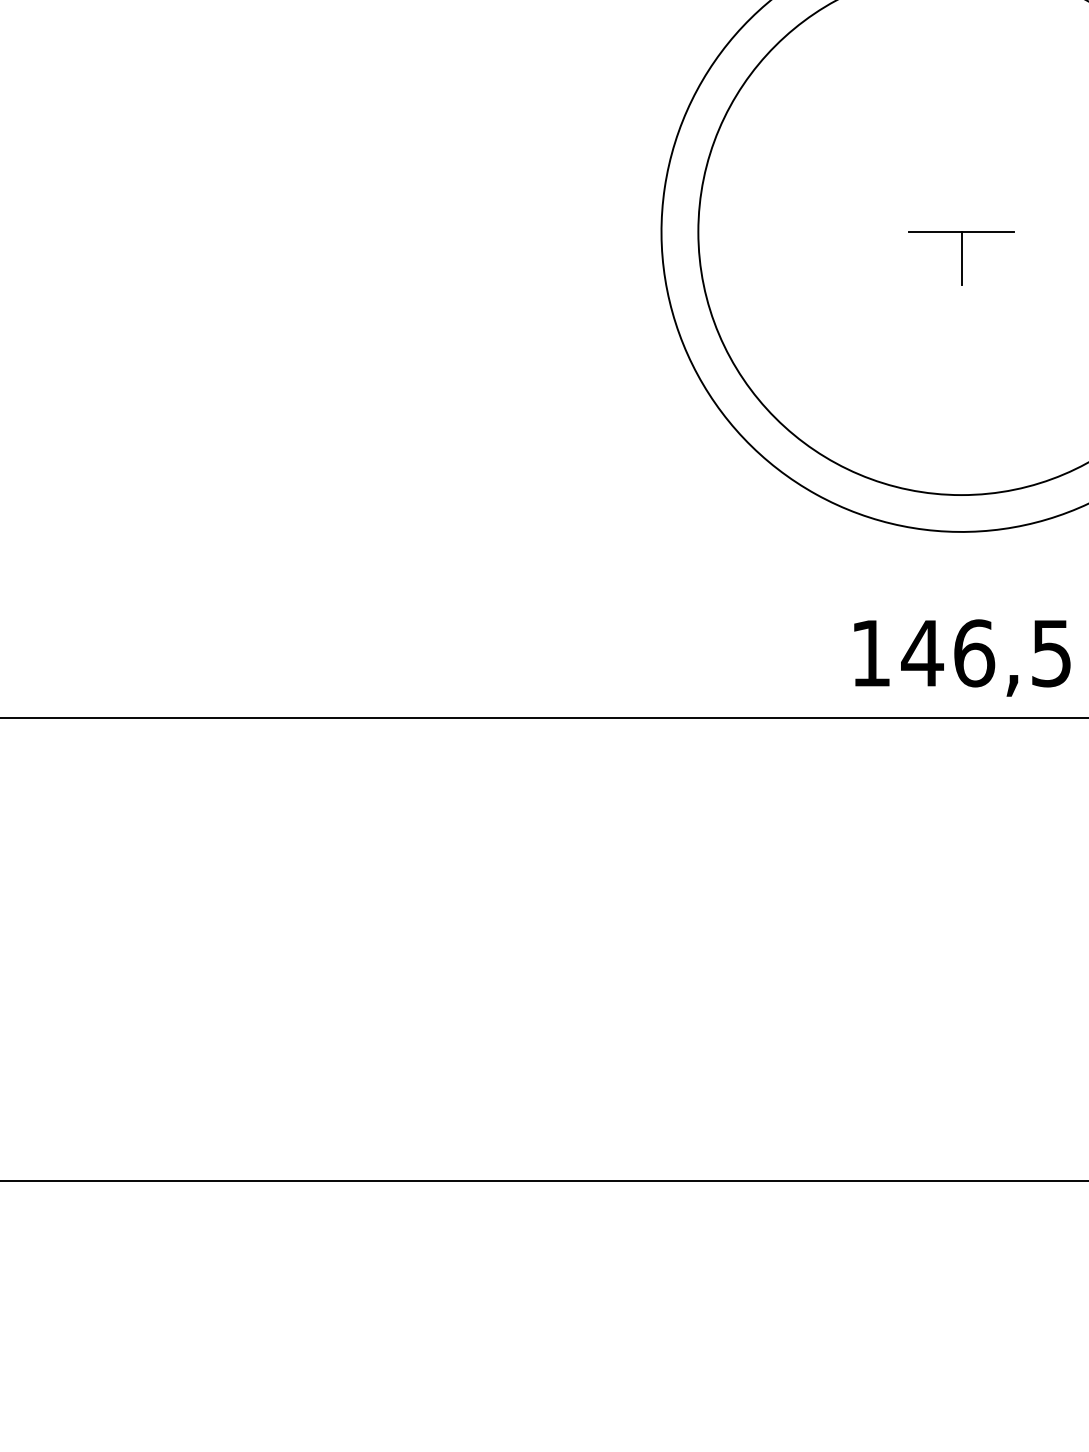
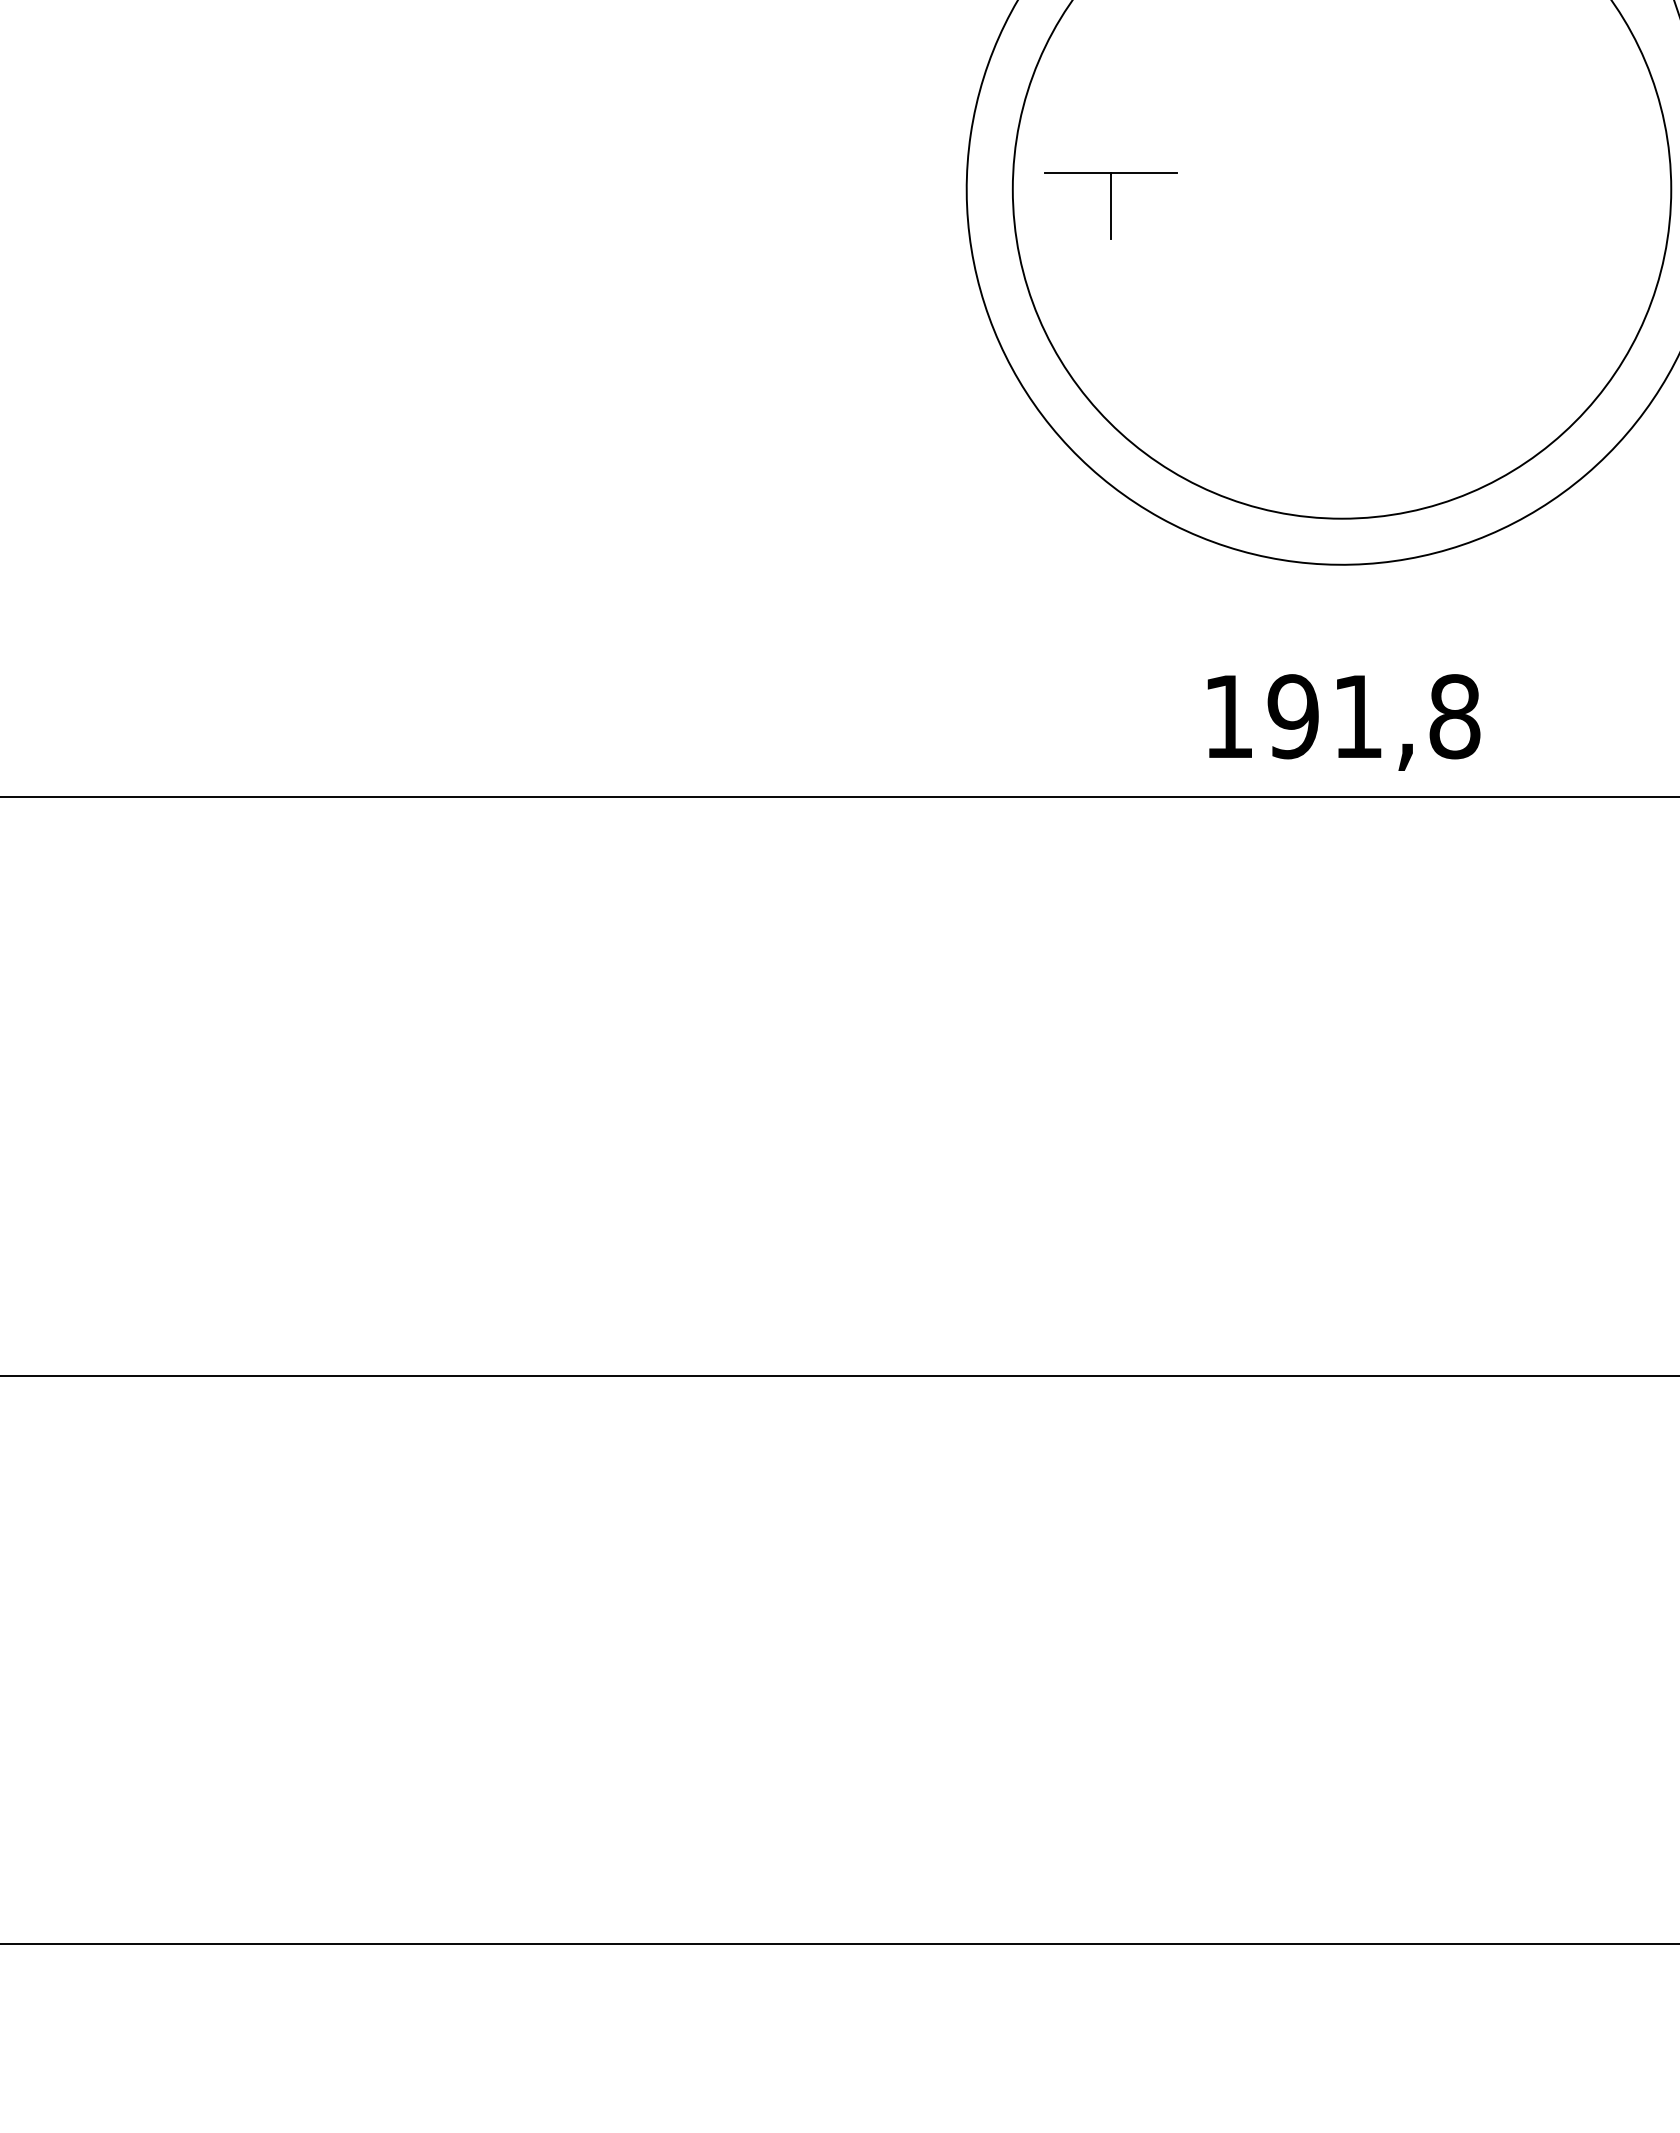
part: (961, 257) -> (1110, 205), moved
text: (986, 653) -> (1373, 716), 146,5 -> 191,8

